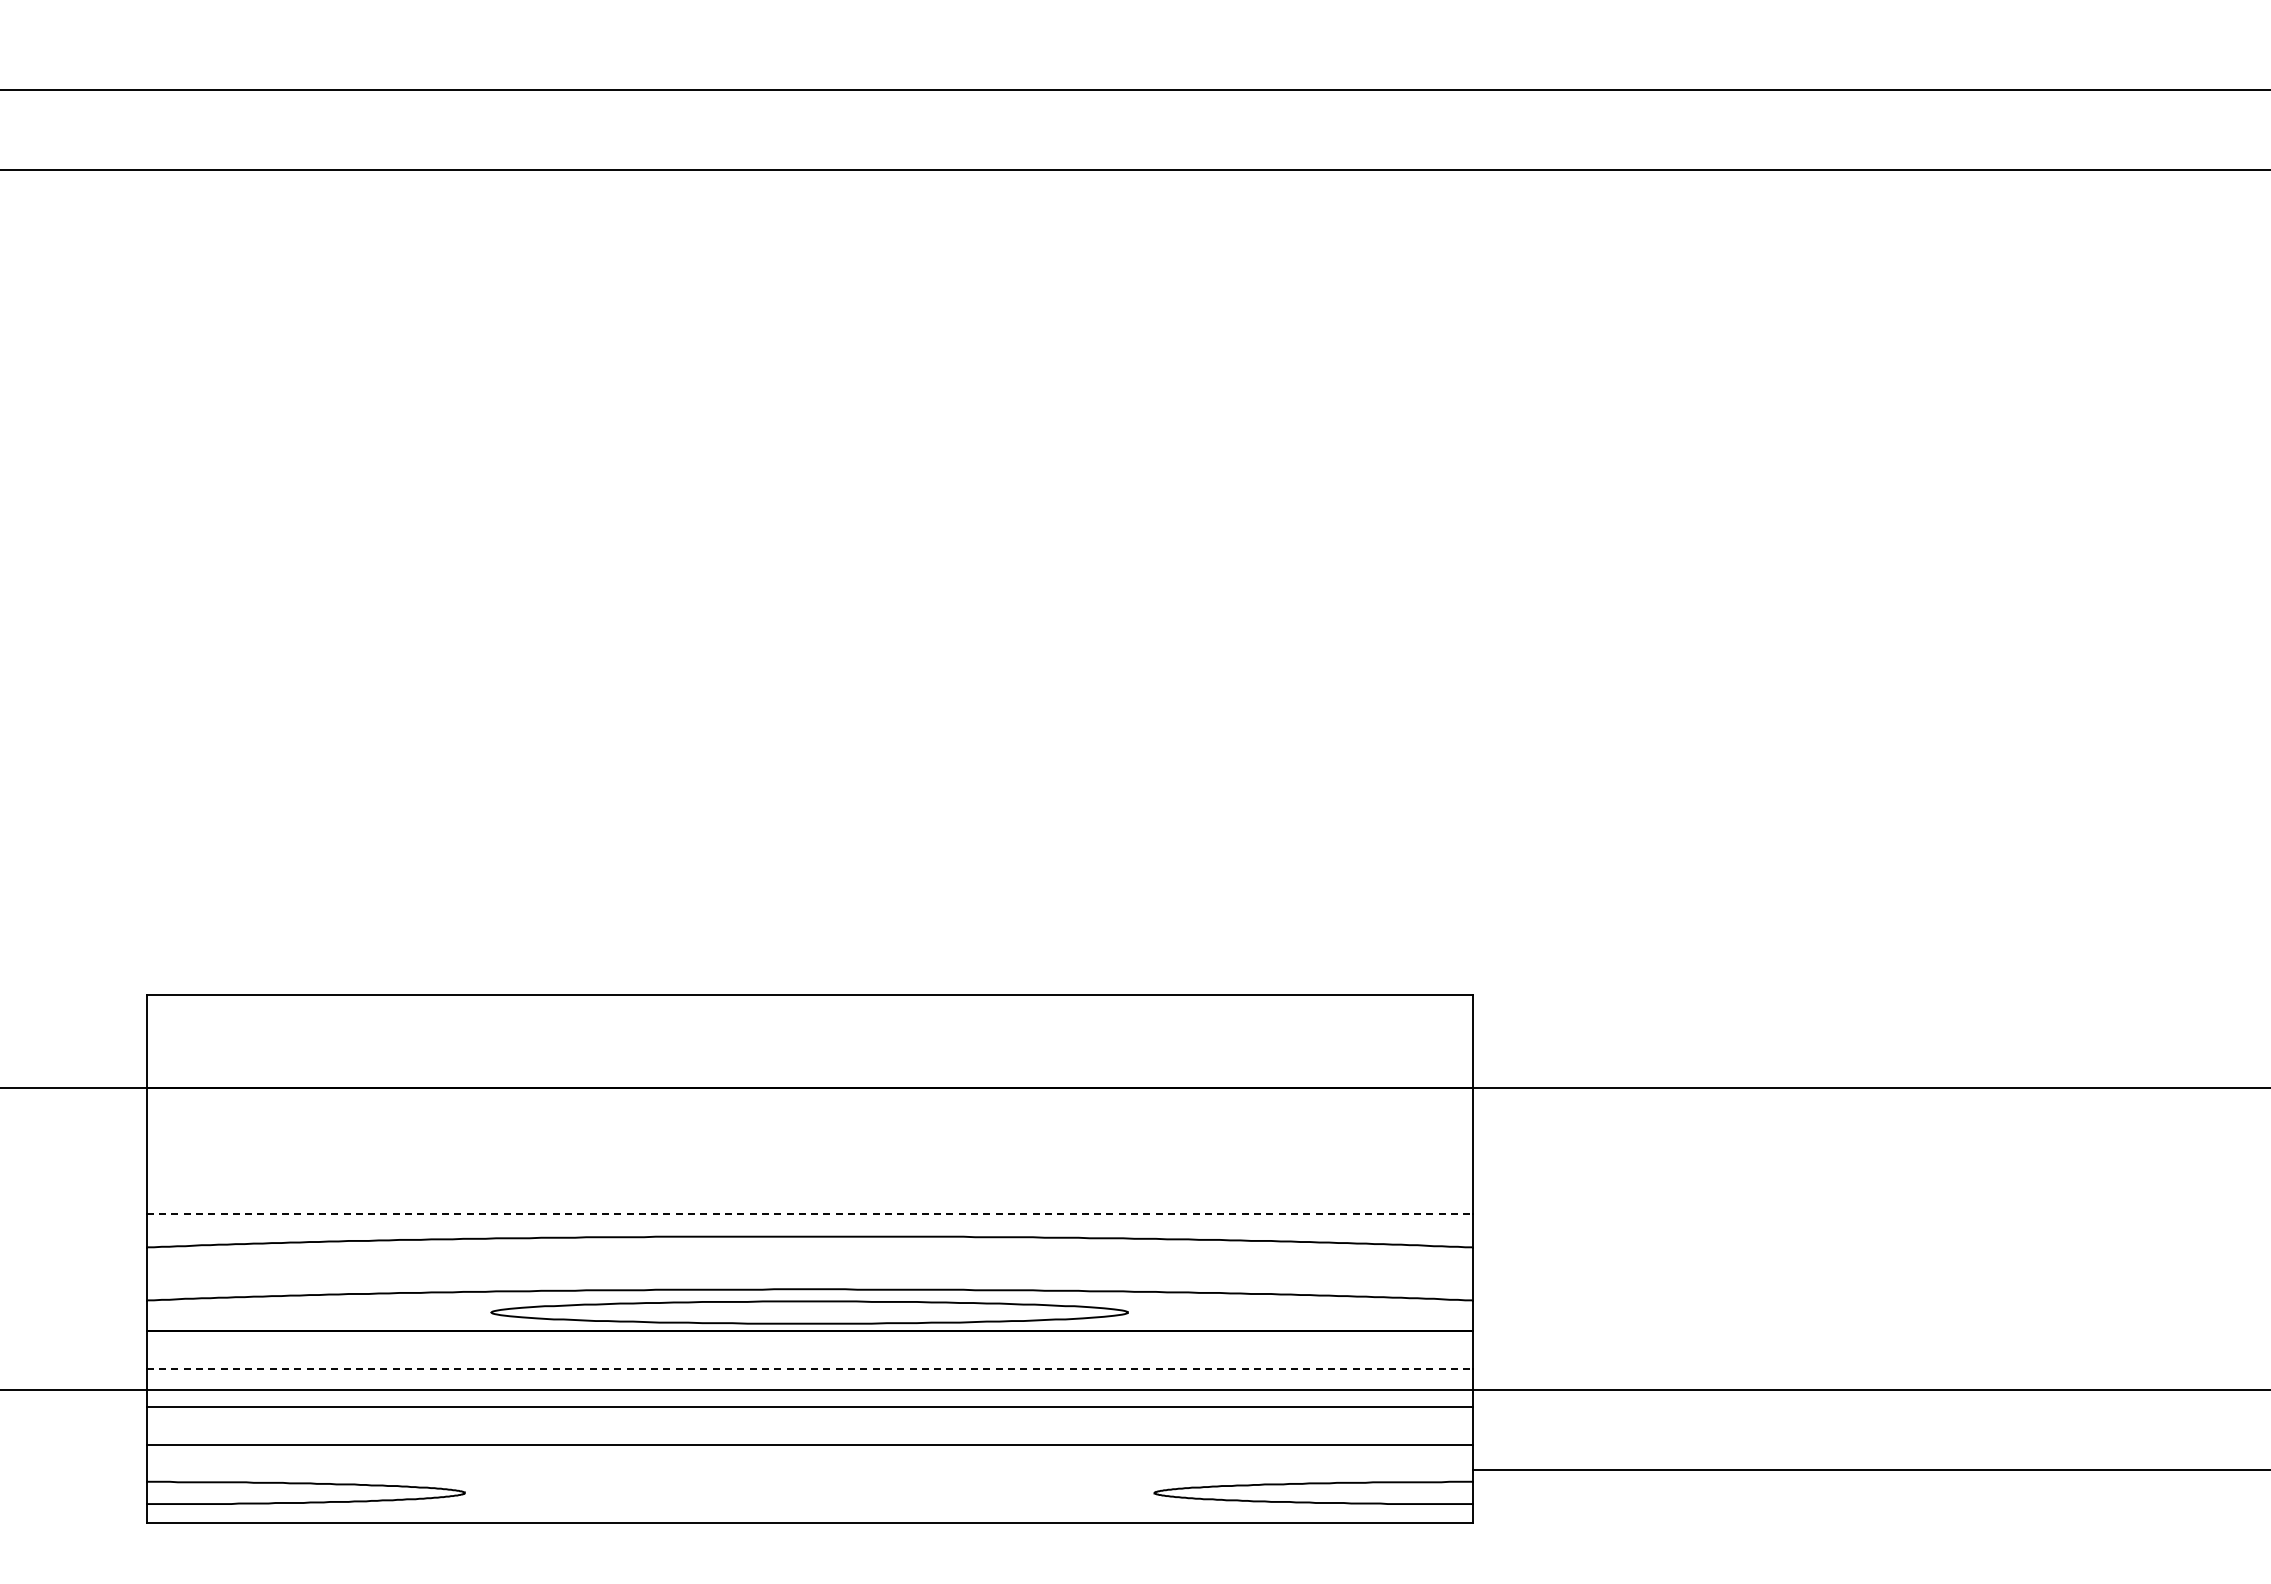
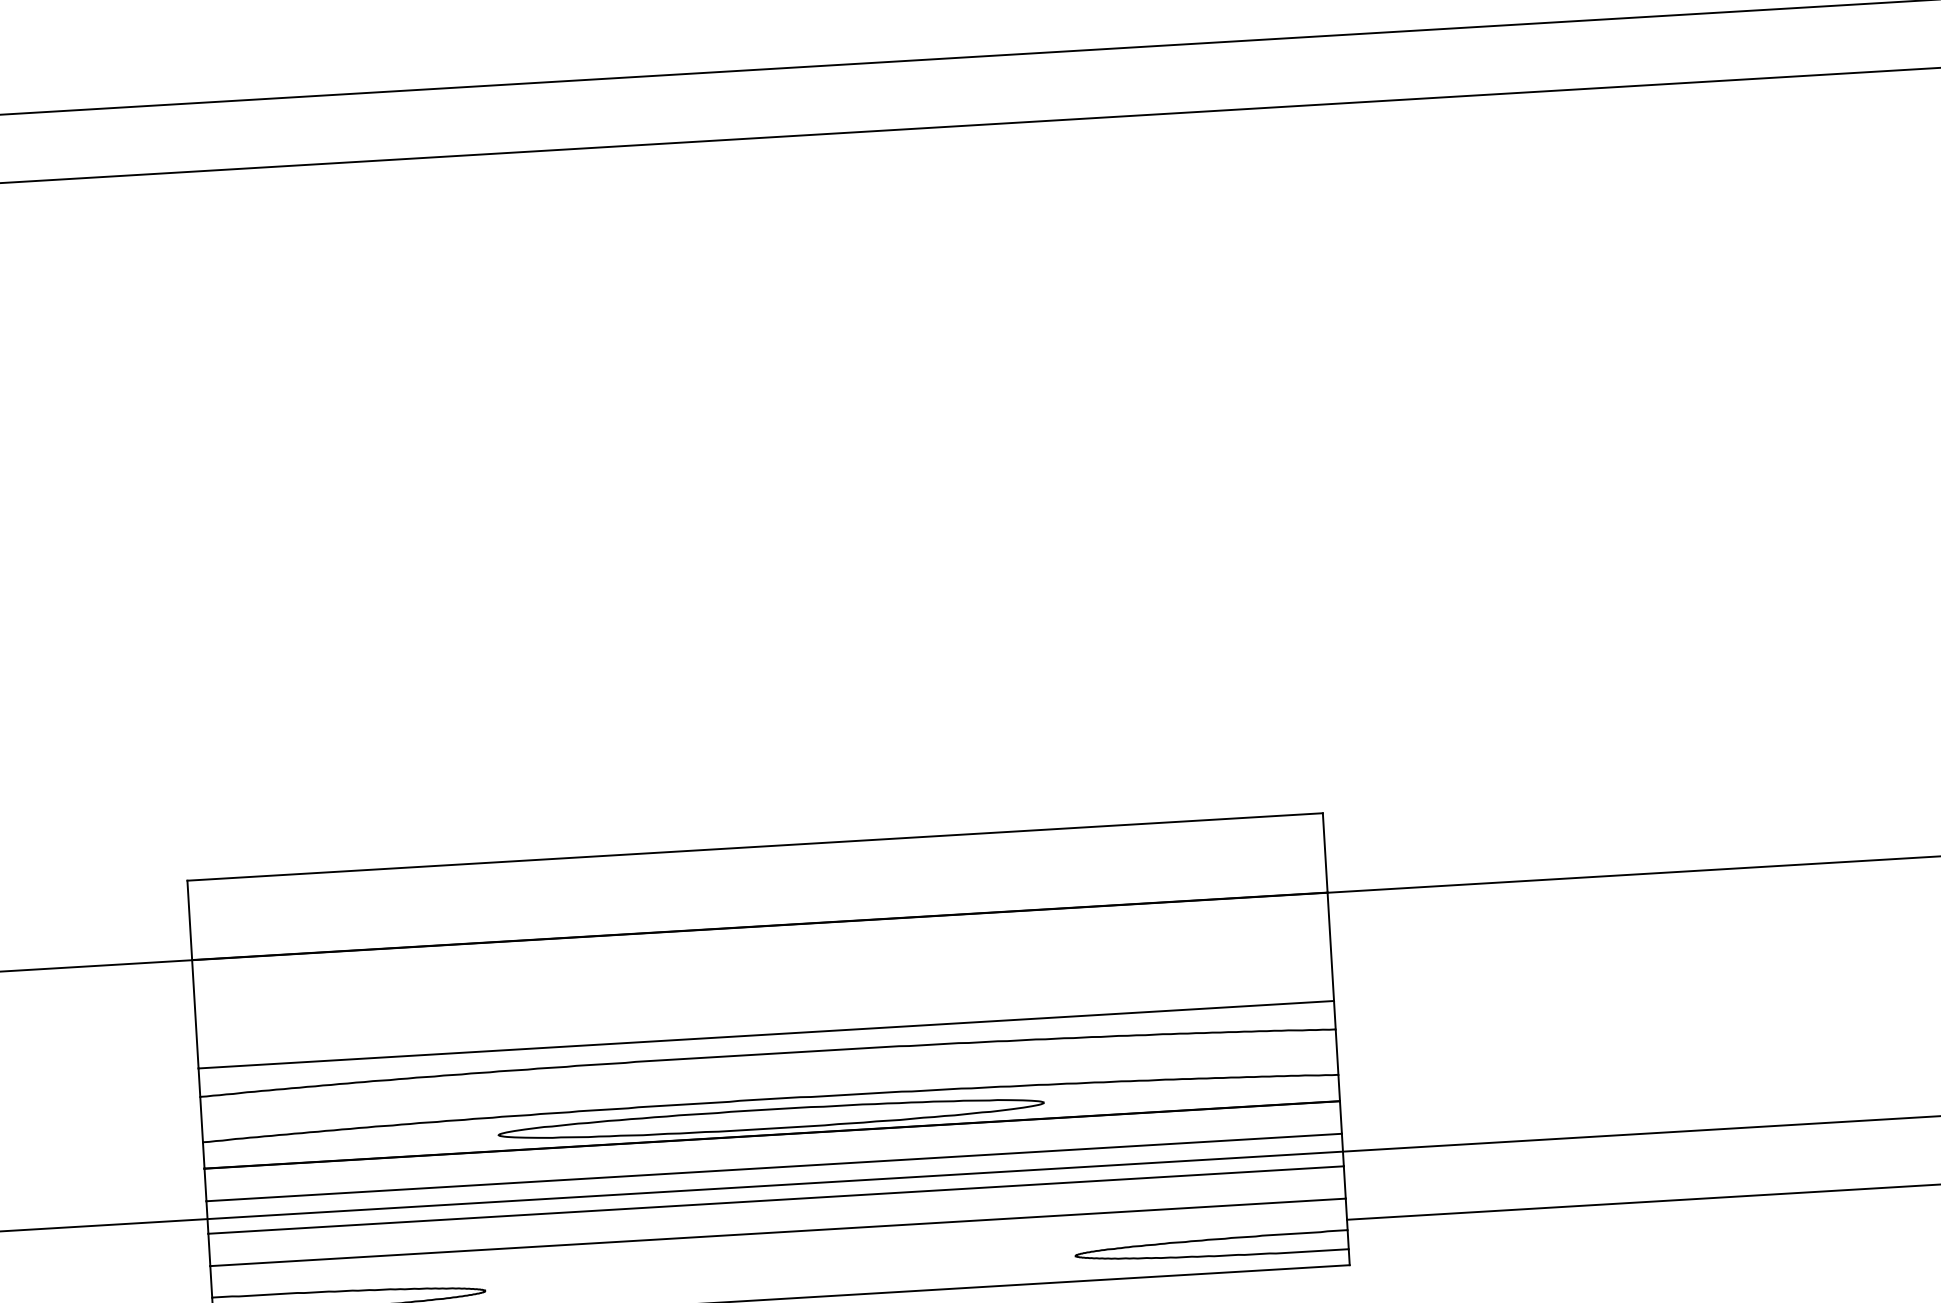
line: (810, 1214) -> (766, 1034), dashed -> solid
line: (810, 1369) -> (774, 1167), dashed -> solid

